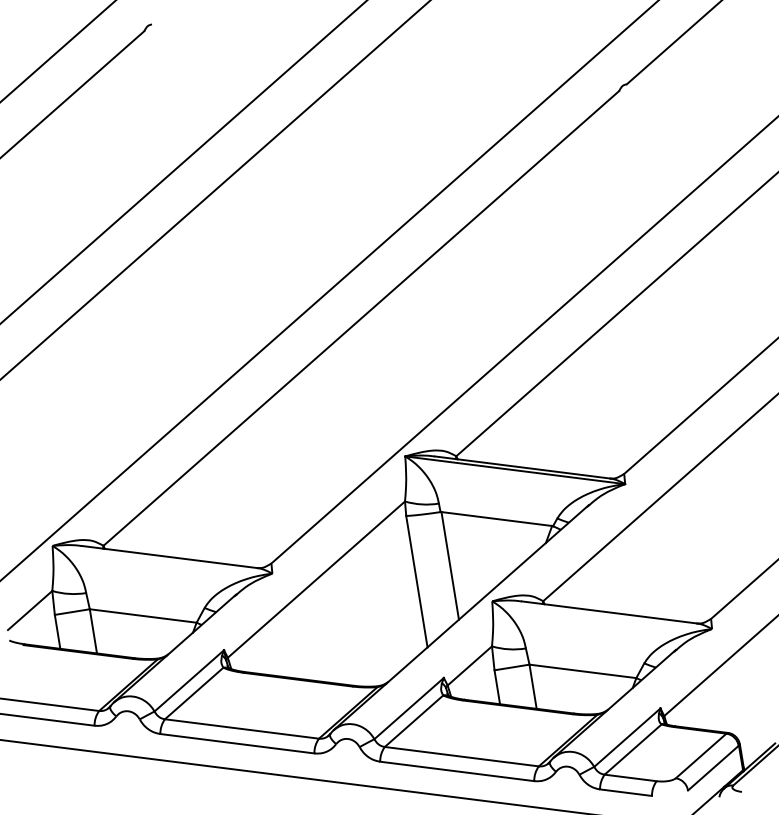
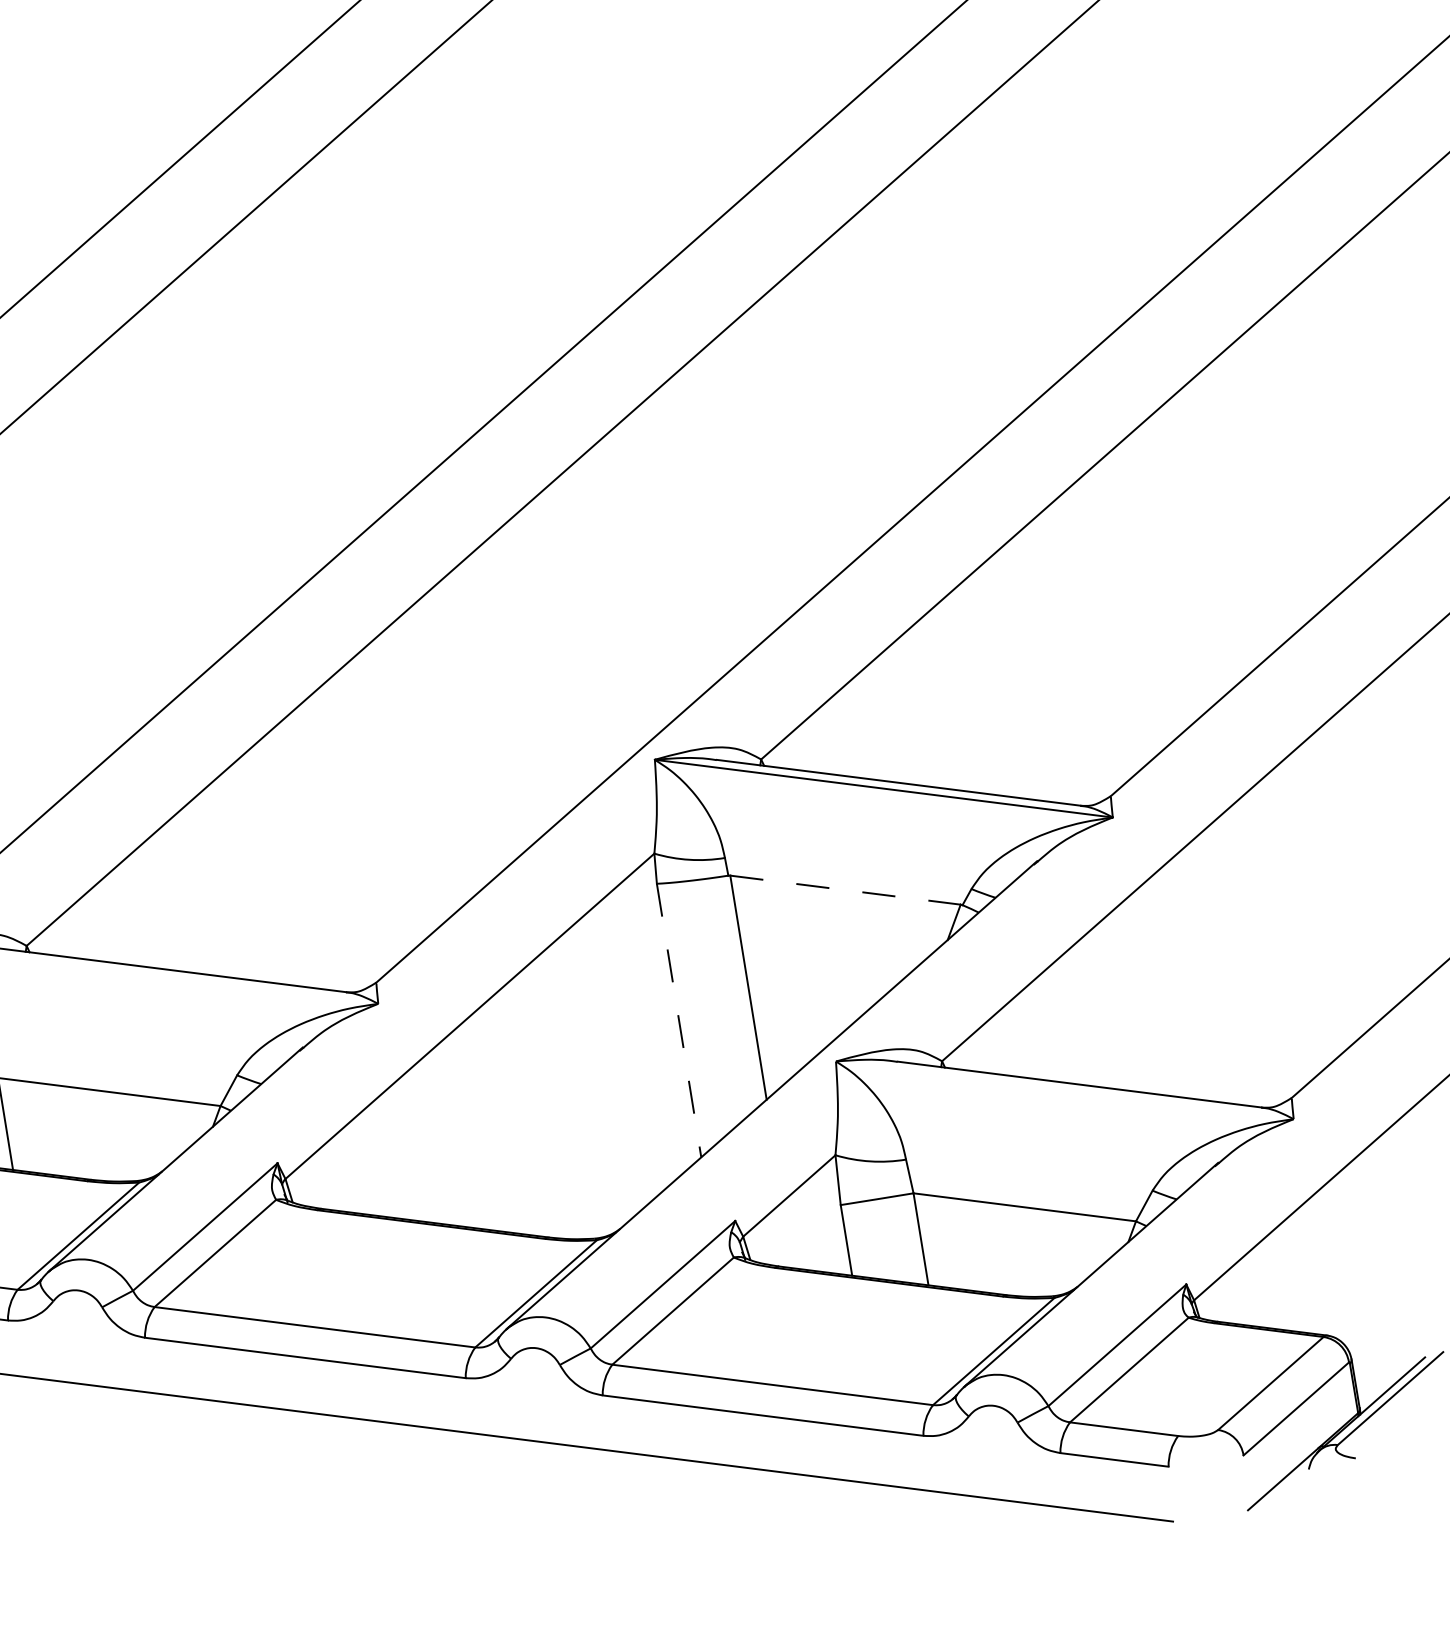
line: (496, 519) -> (844, 891), solid -> dashed
line: (416, 581) -> (678, 1020), solid -> dashed

